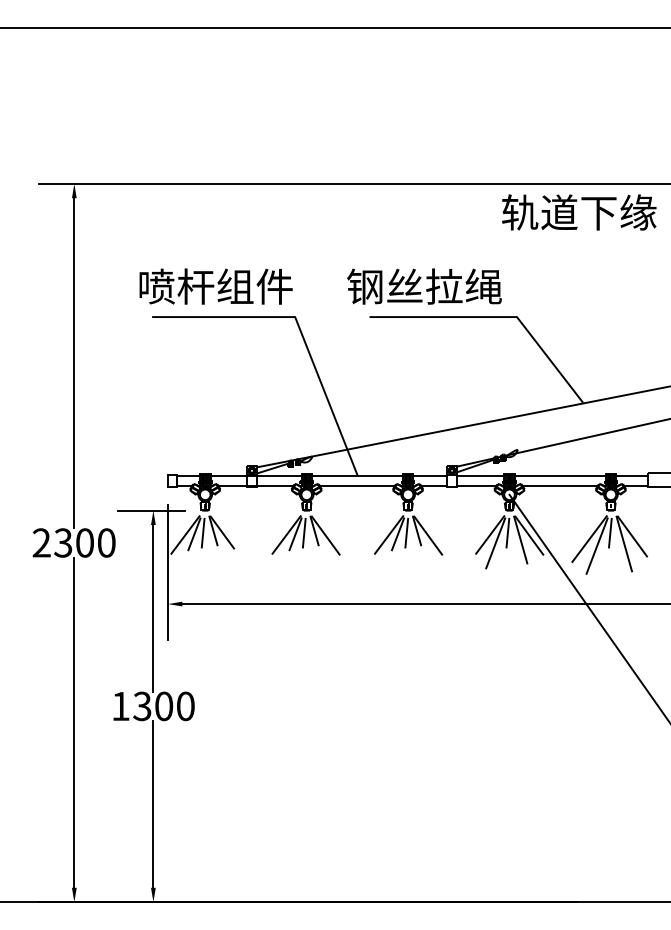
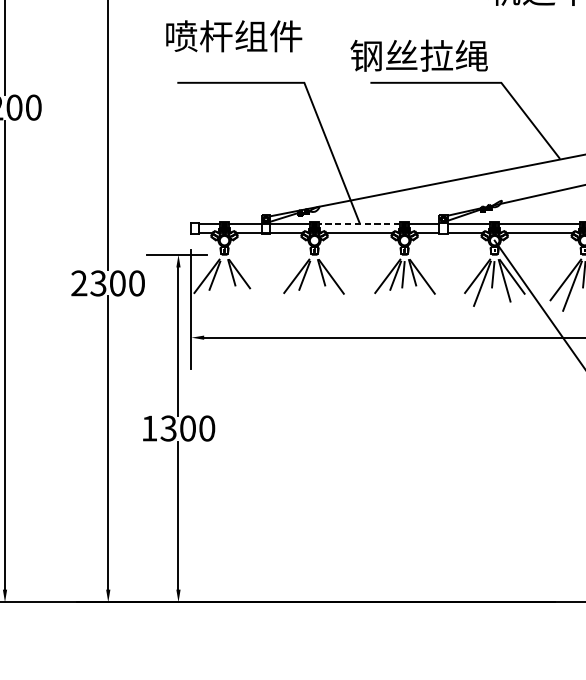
text: (215, 286) -> (233, 36), moved
line: (356, 475) -> (358, 223), solid -> dashed
line: (202, 532) -> (222, 274), removed
line: (303, 532) -> (311, 274), removed

